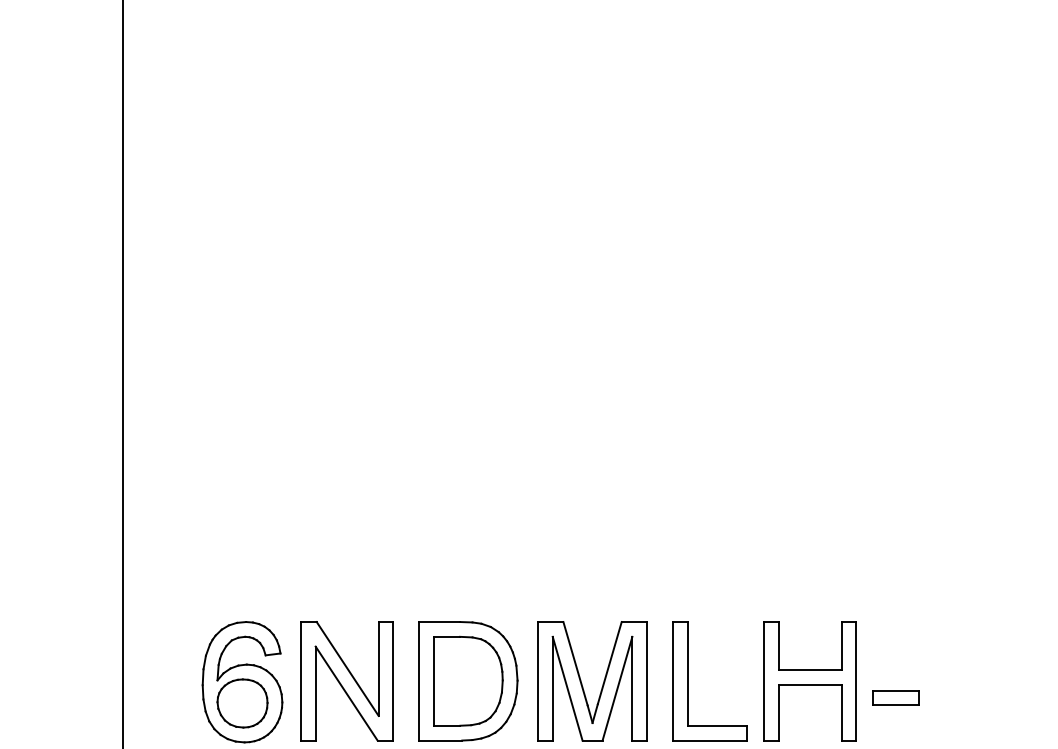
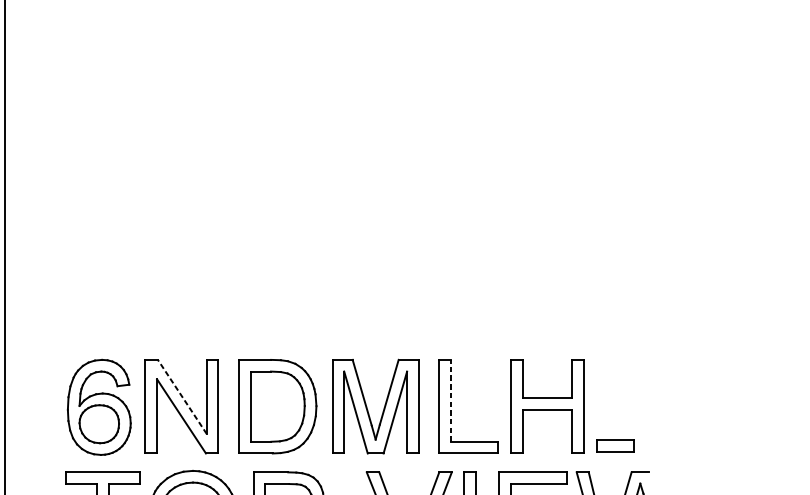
line: (347, 668) -> (182, 396), solid -> dashed
line: (687, 673) -> (450, 400), solid -> dashed
part: (895, 697) -> (614, 445), moved

